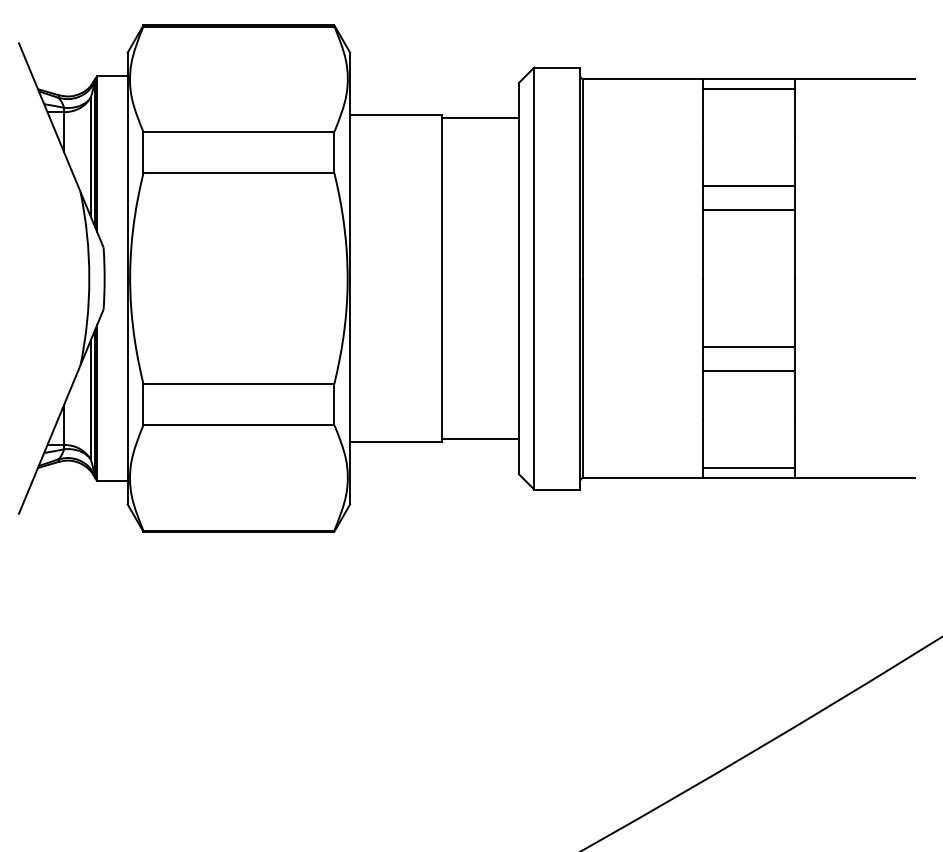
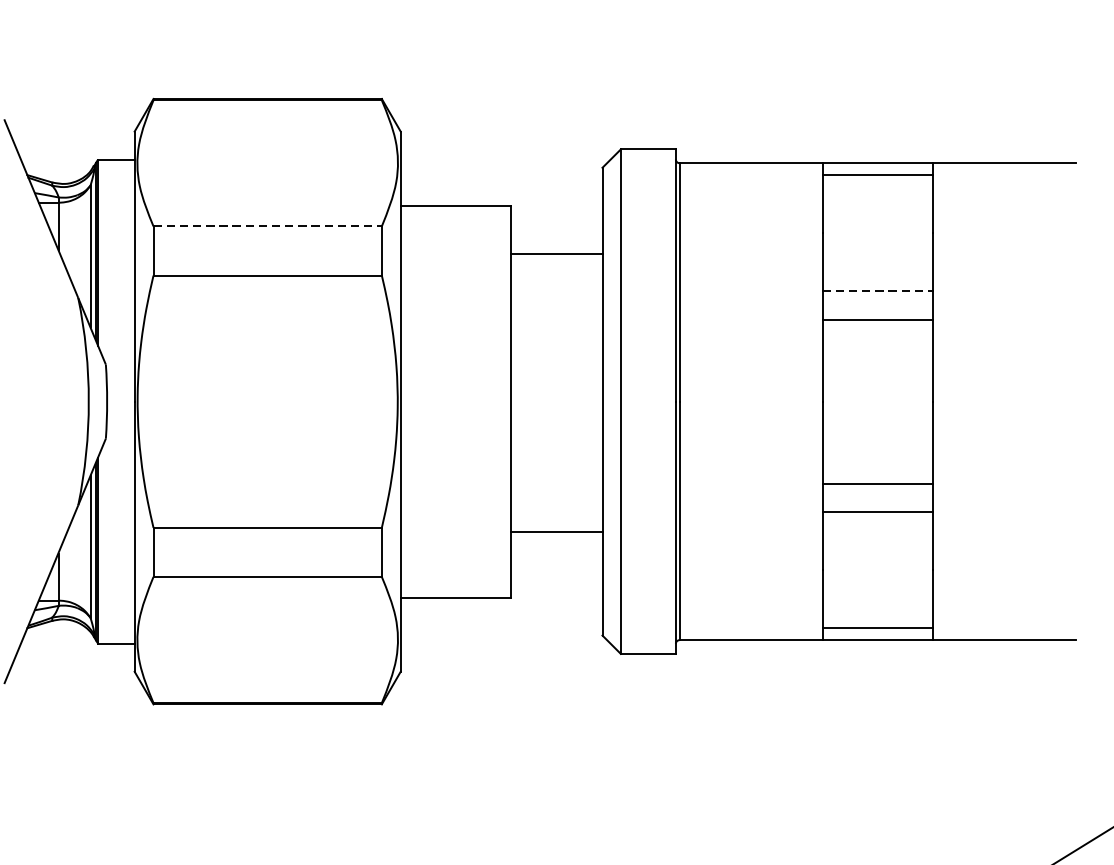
line: (480, 117) -> (556, 253), moved
line: (239, 132) -> (268, 227), solid -> dashed
line: (749, 186) -> (878, 291), solid -> dashed
line: (480, 439) -> (556, 531), moved

